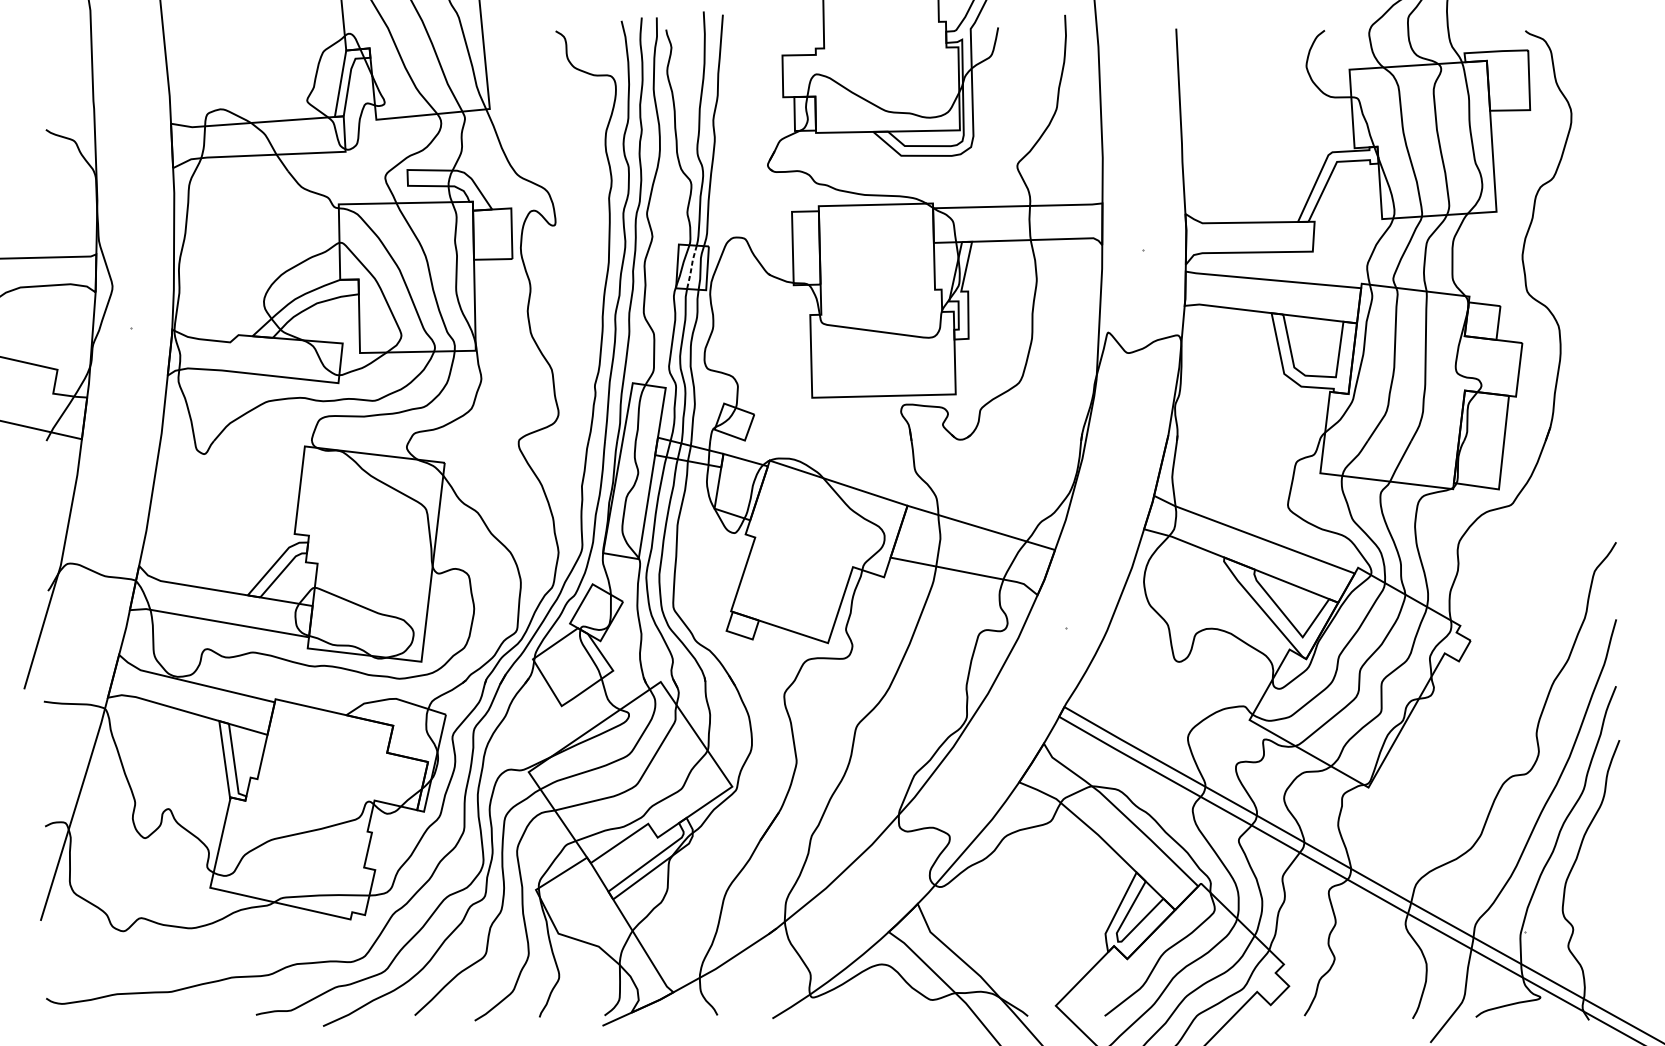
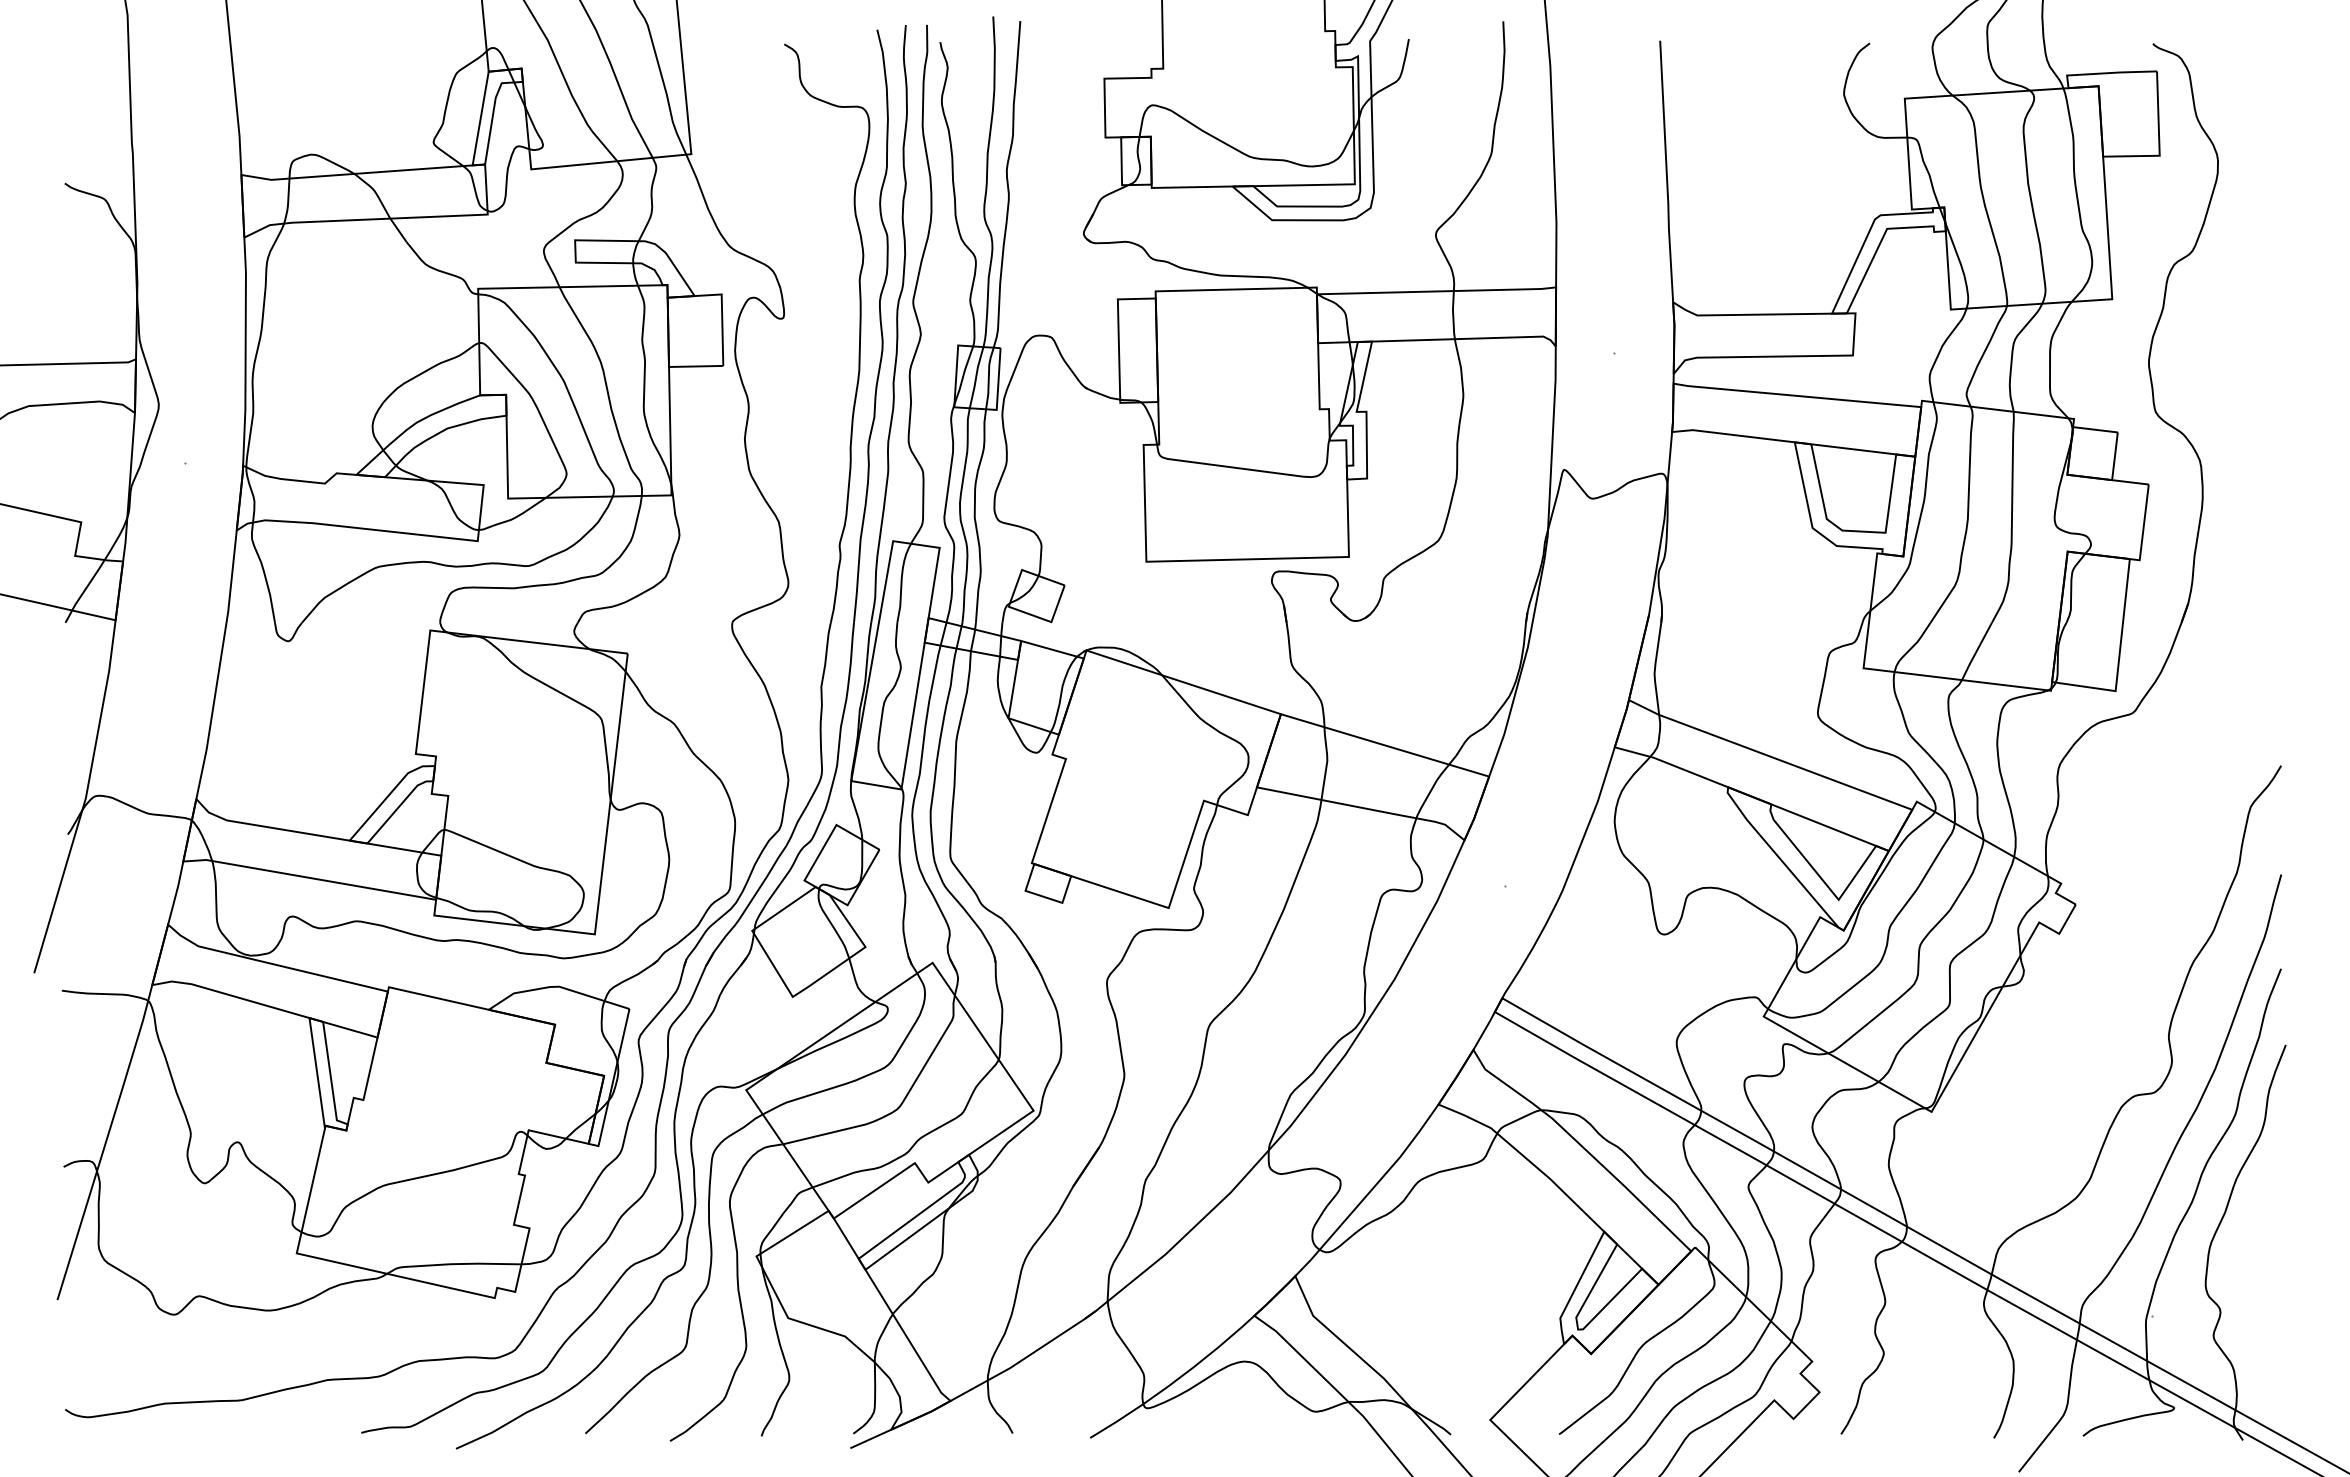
line: (691, 267) -> (976, 377), dashed -> solid

